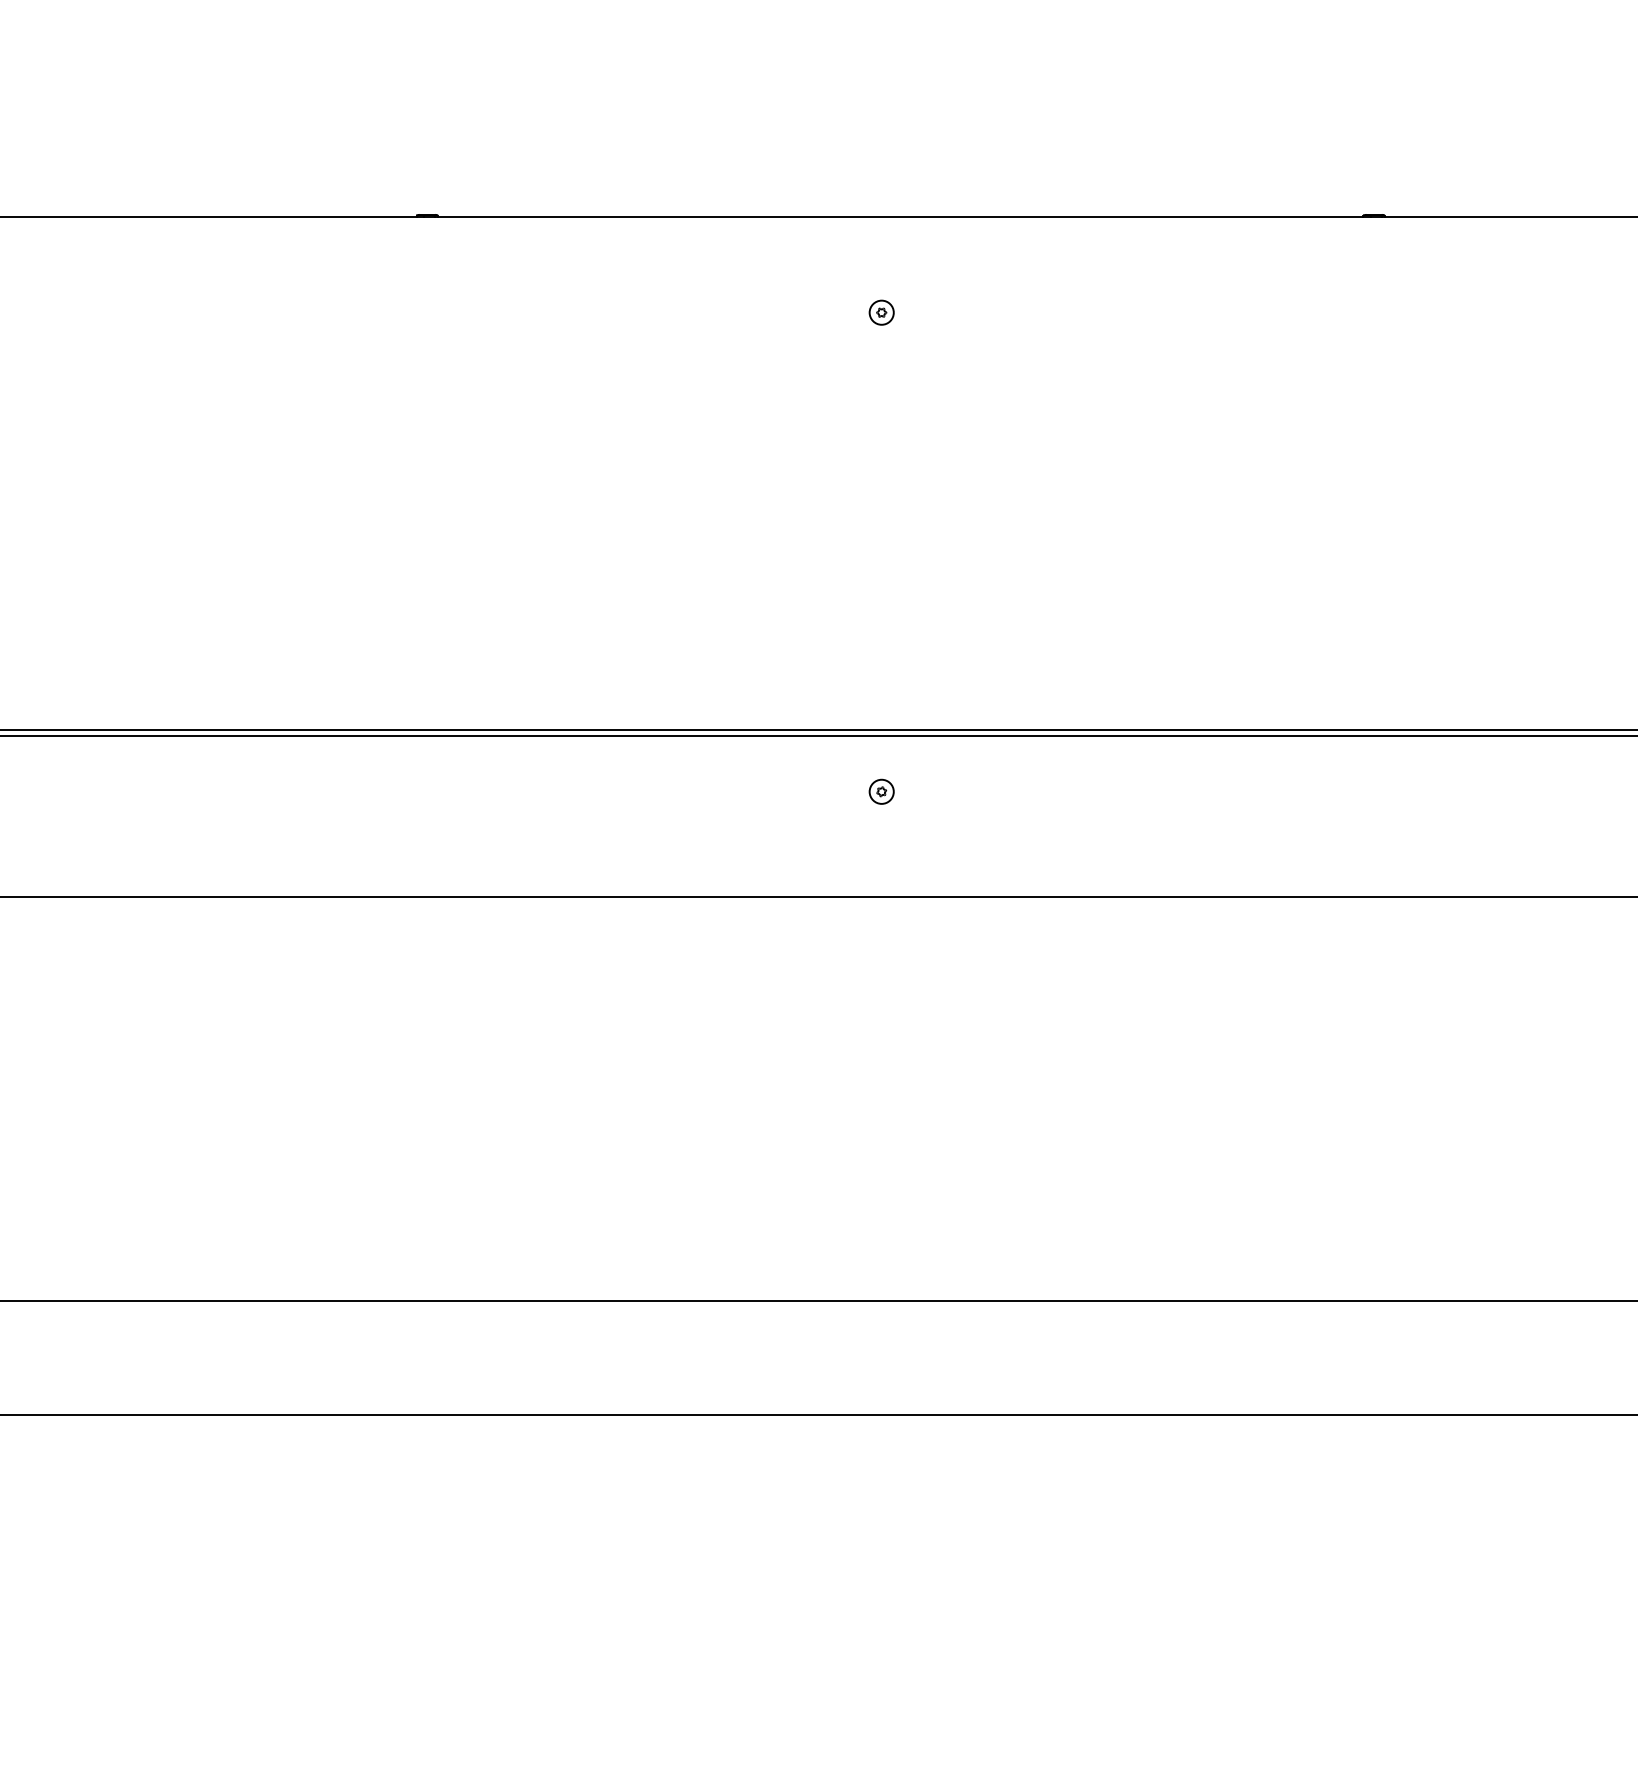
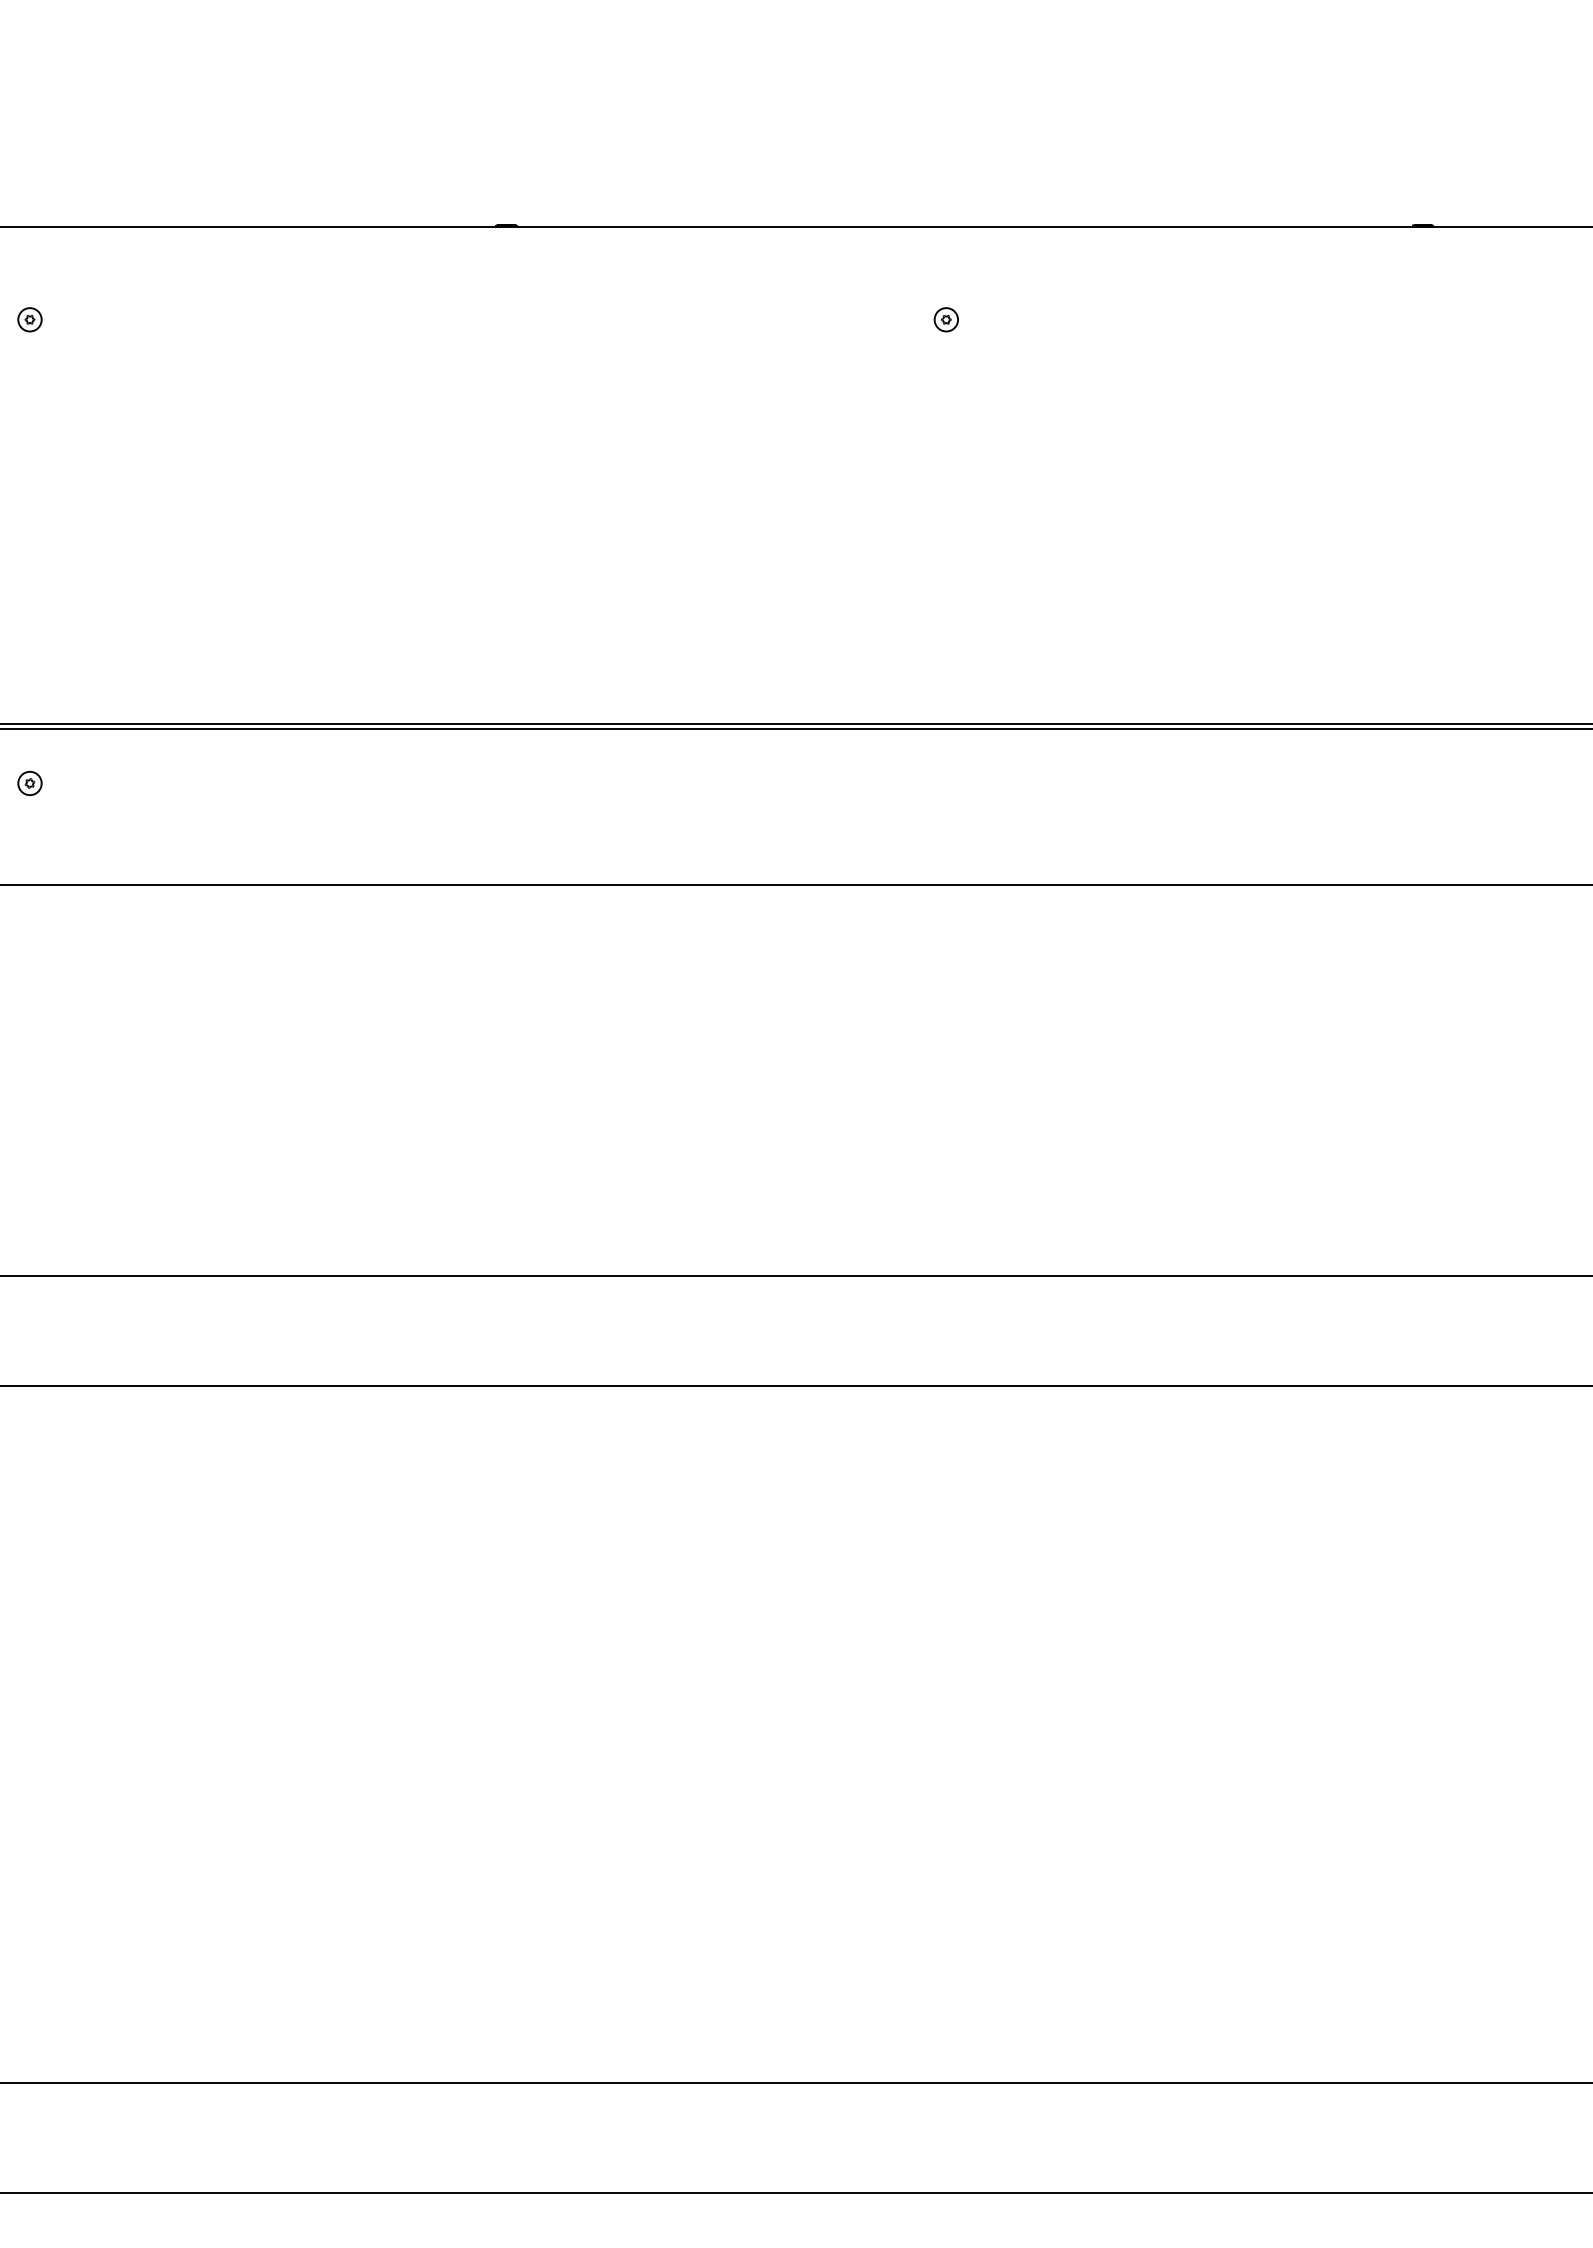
part: (880, 791) -> (945, 783), removed

